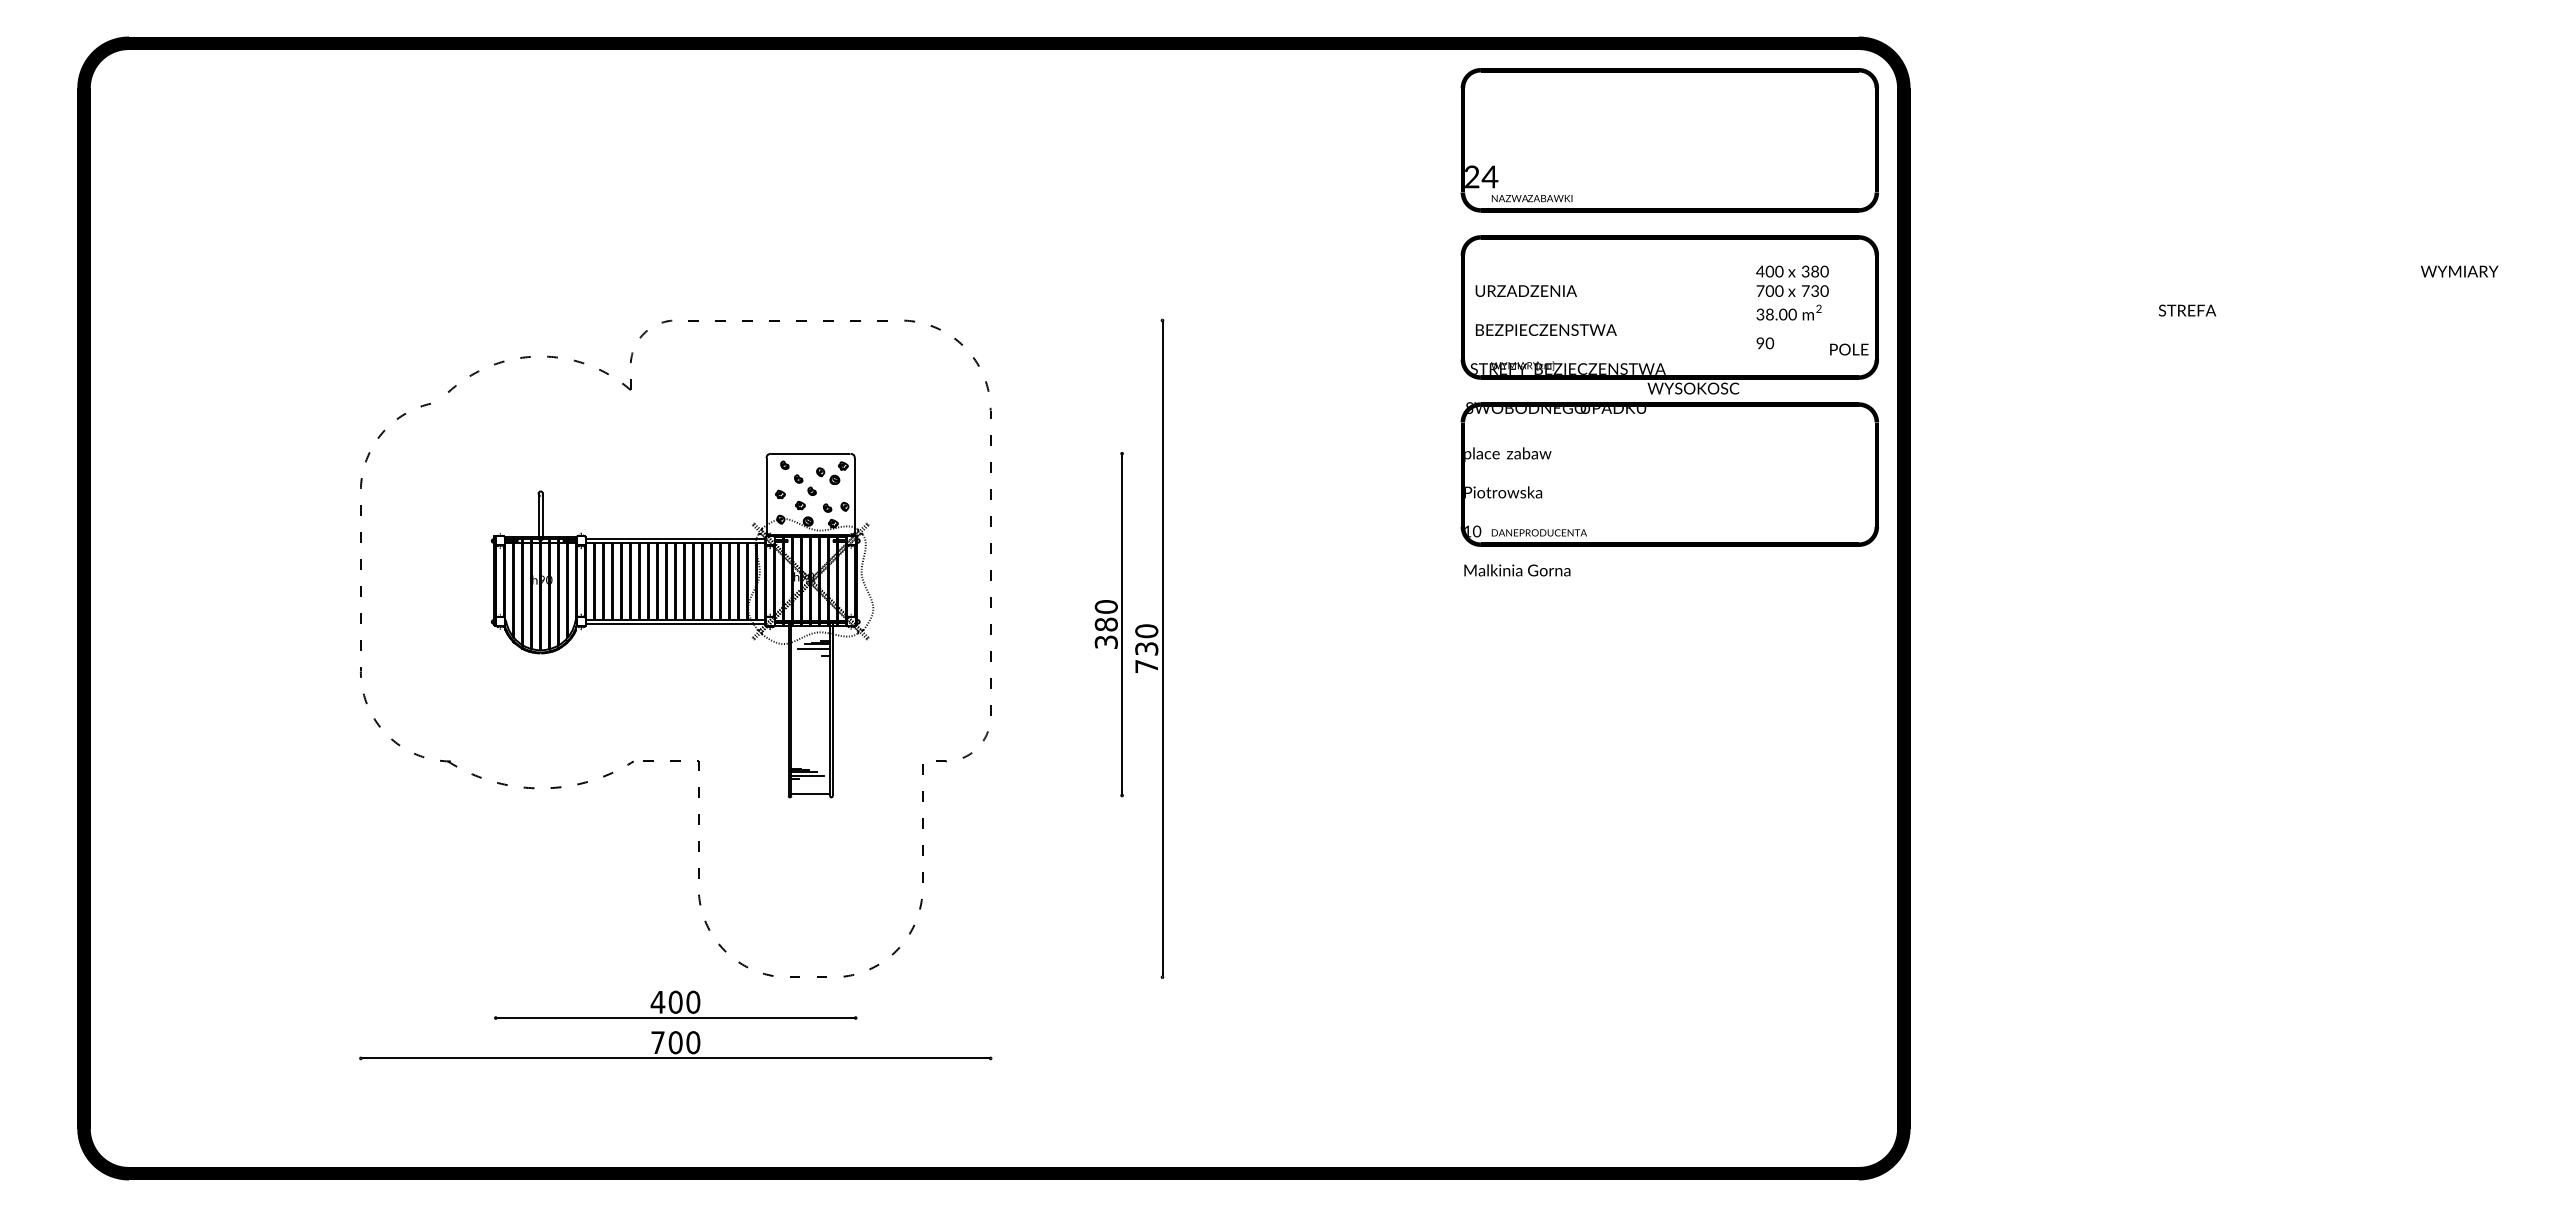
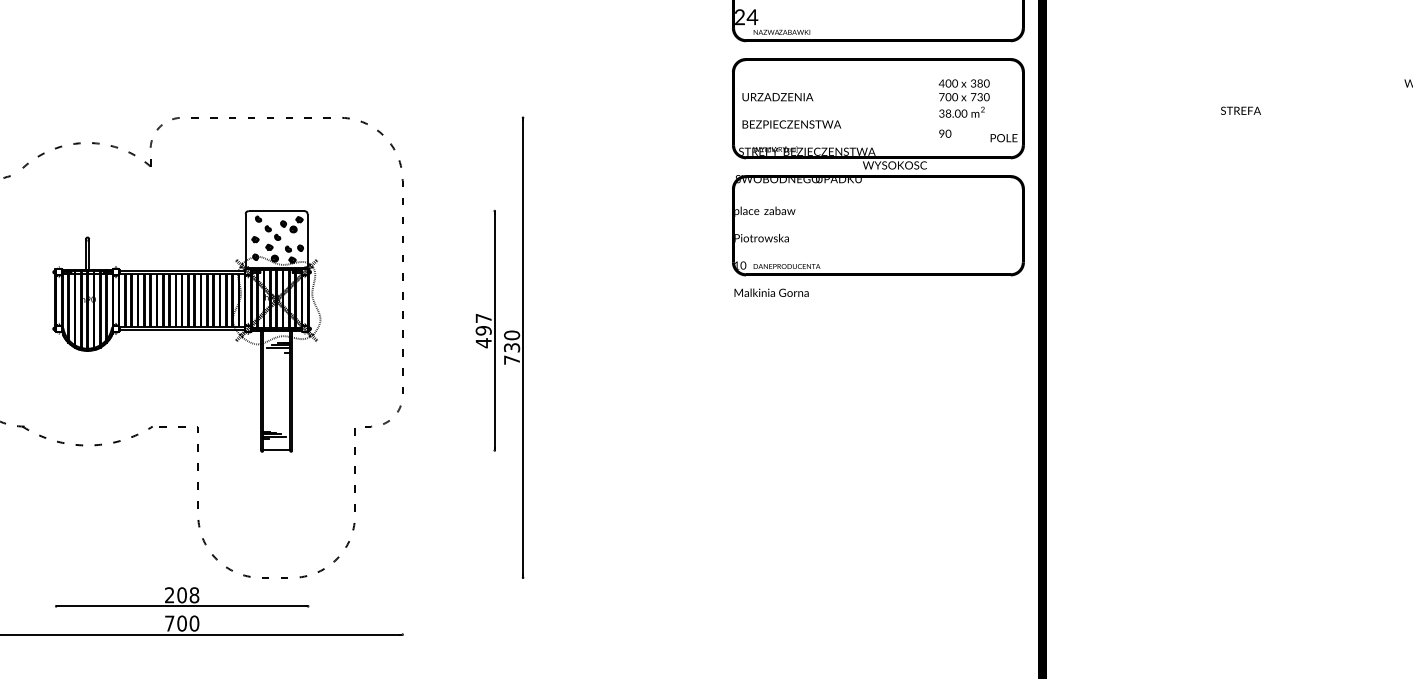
text: (1105, 624) -> (483, 330), 380 -> 497
text: (675, 1001) -> (181, 594), 400 -> 208

